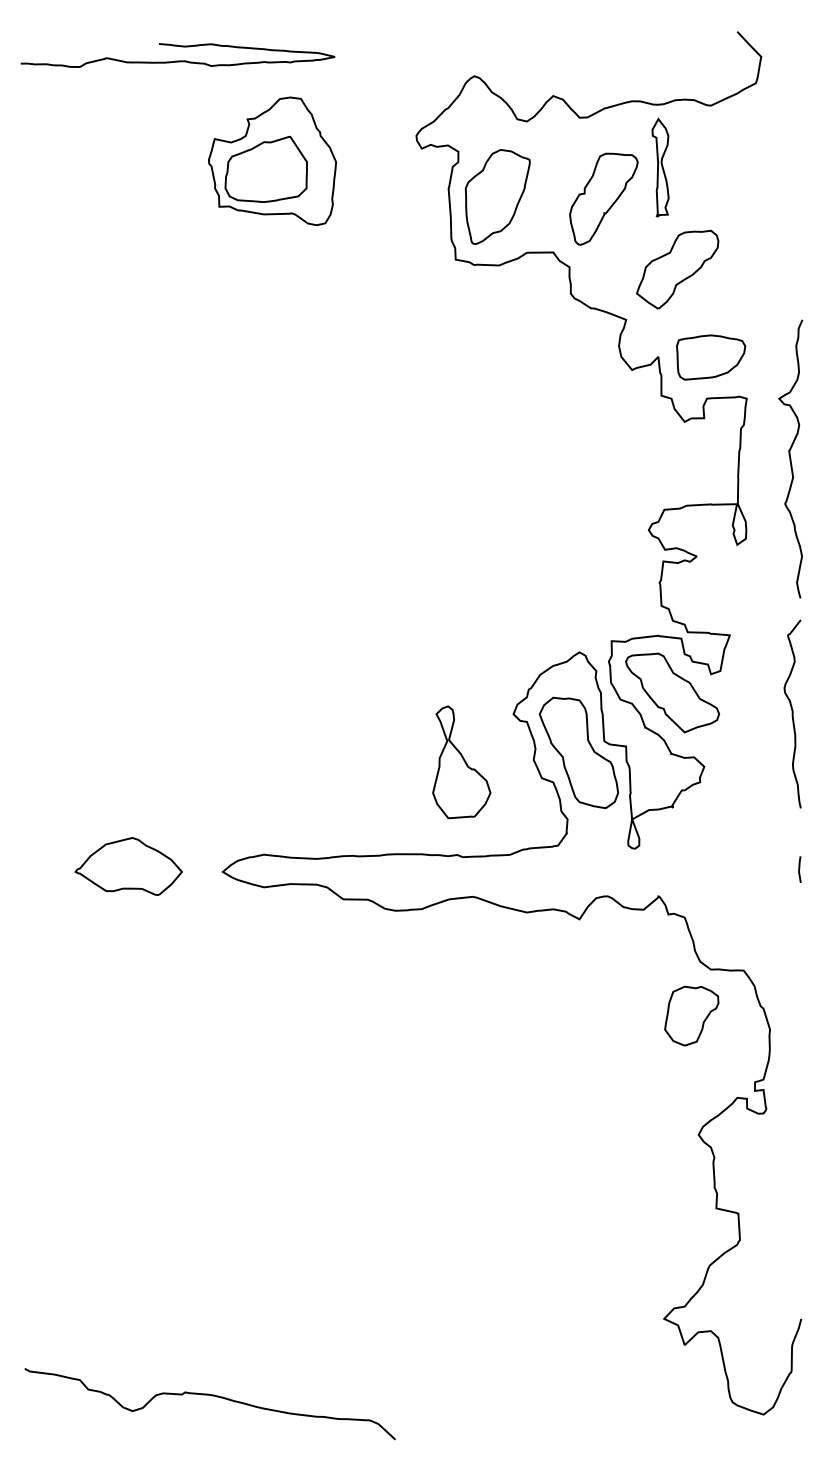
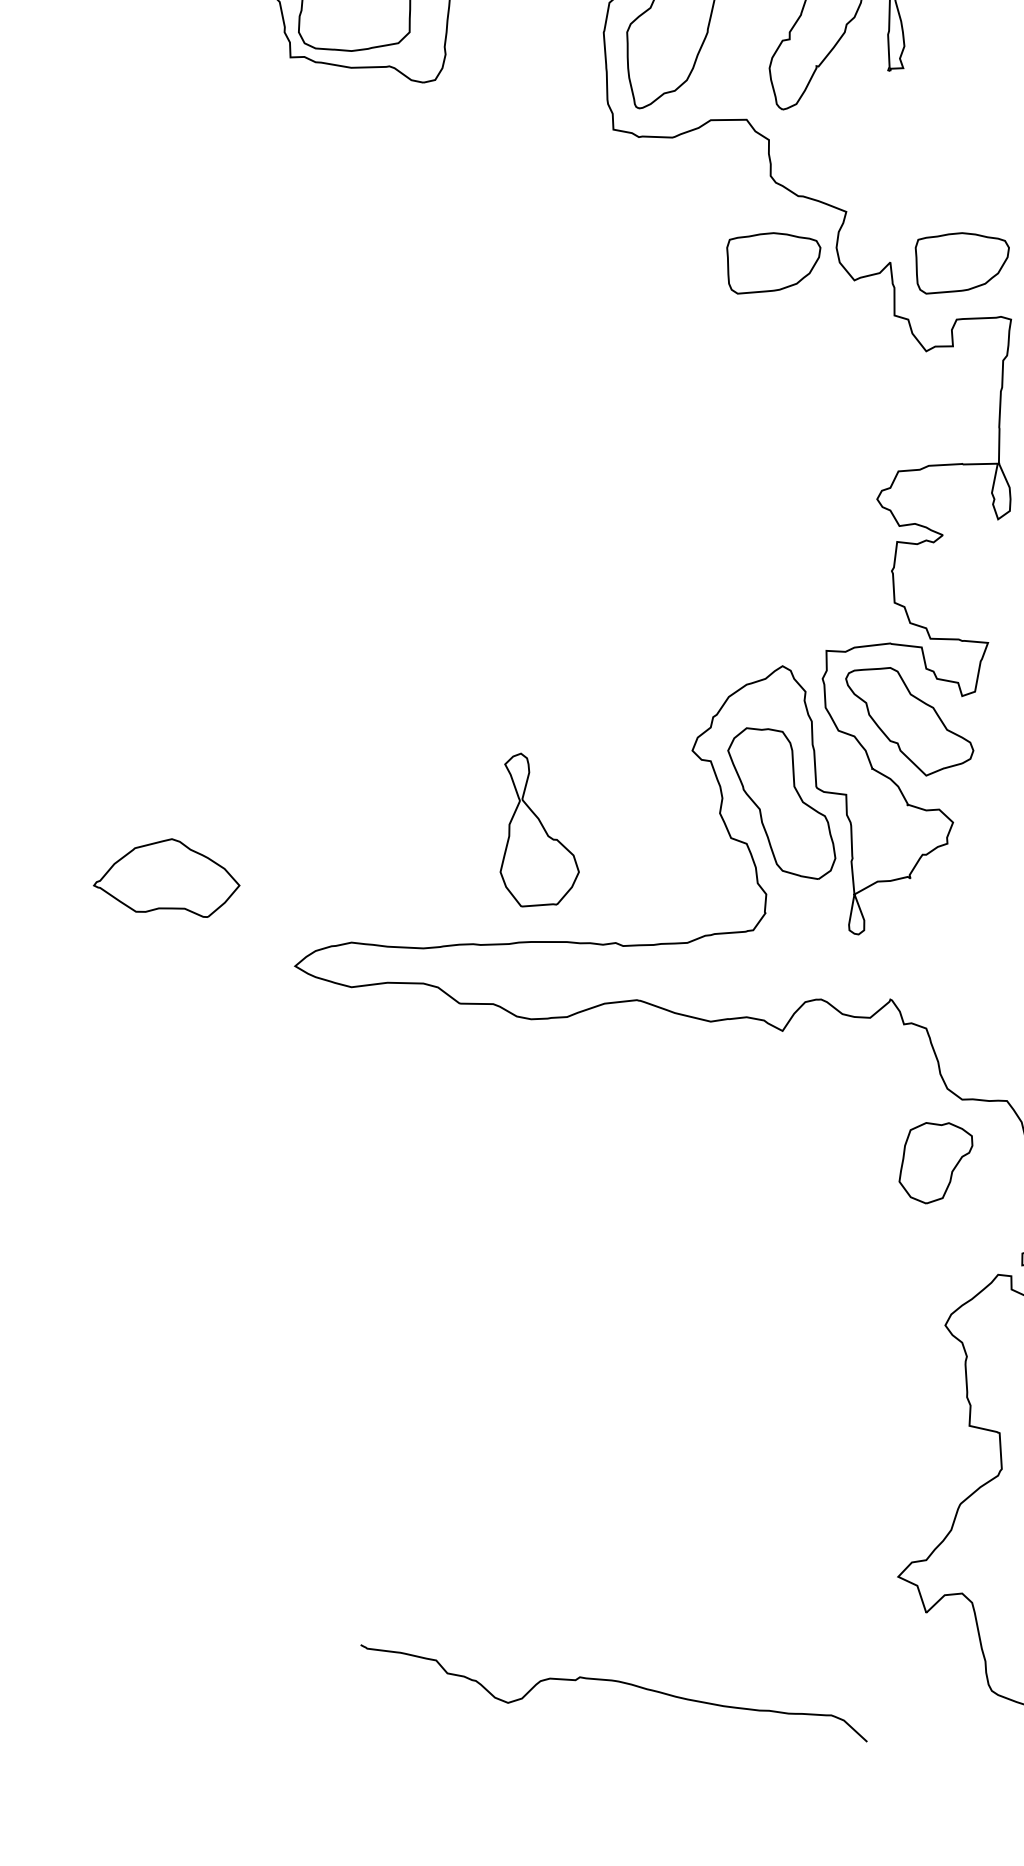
part: (677, 269) -> (916, 143), removed
part: (573, 357) -> (774, 263), added
part: (461, 762) -> (539, 830), moved
part: (128, 866) -> (166, 878), moved
curve: (211, 1396) -> (615, 1682), moved

